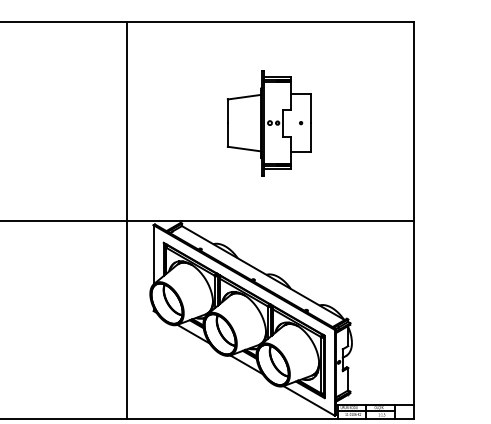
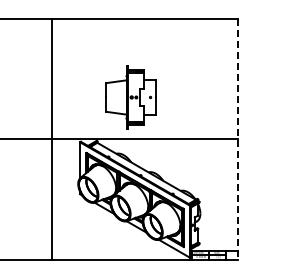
part: (267, 123) -> (130, 97), moved
line: (127, 220) -> (52, 139), moved
line: (414, 220) -> (238, 139), solid -> dashed

